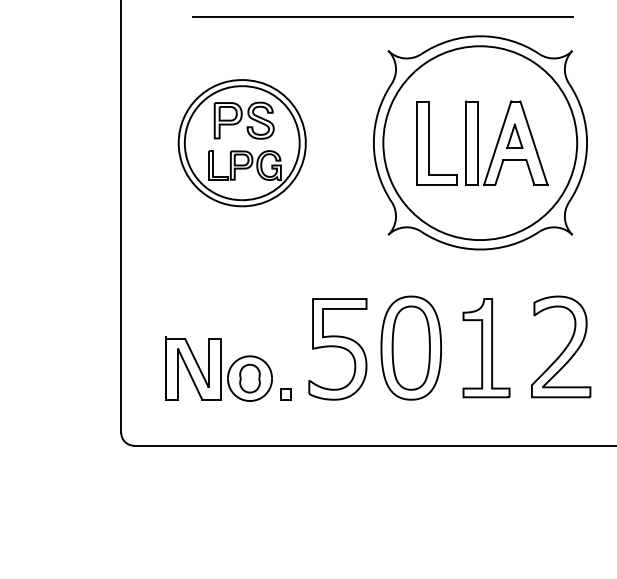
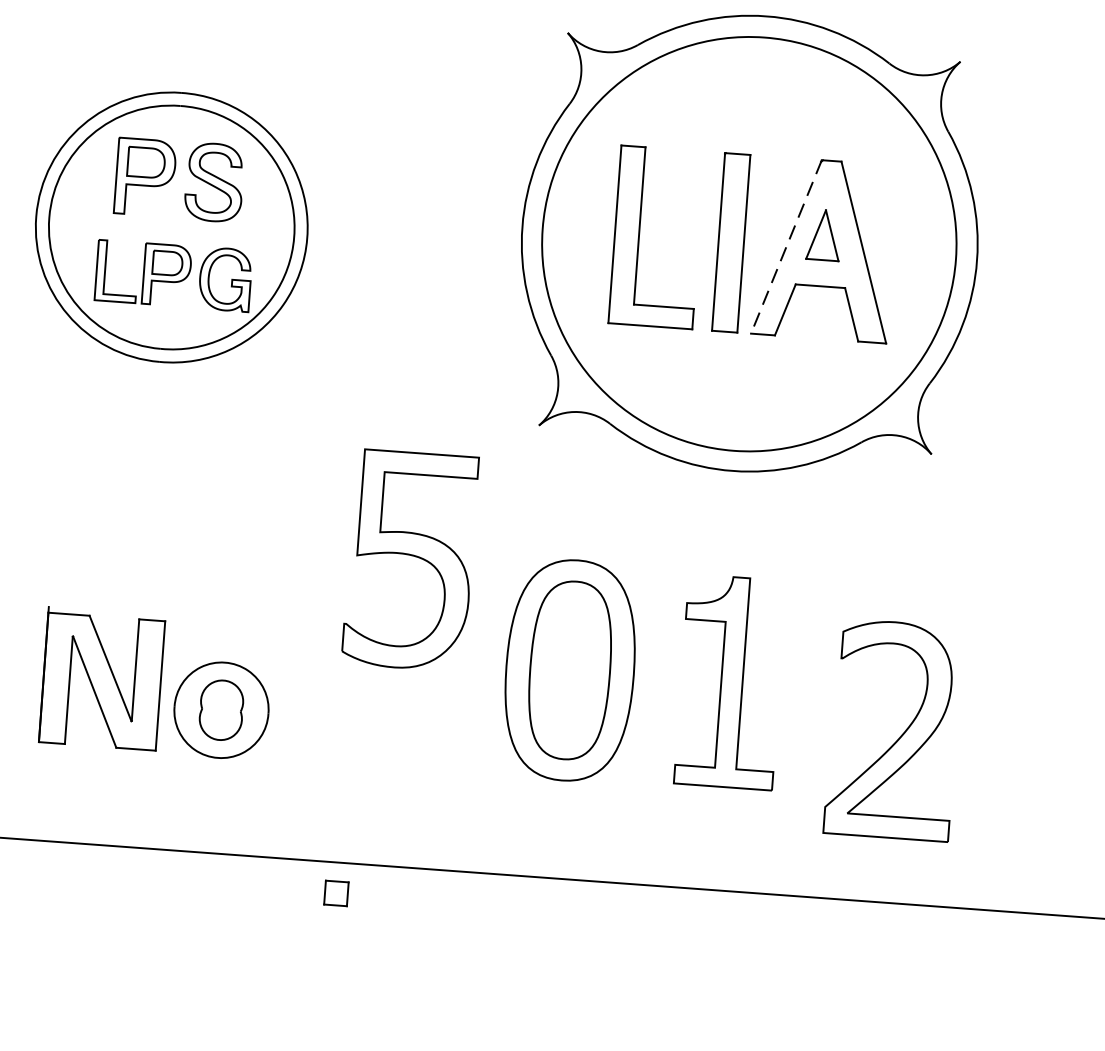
part: (241, 143) -> (170, 228), moved
line: (497, 143) -> (786, 247), solid -> dashed
curve: (337, 347) -> (409, 556), moved
curve: (564, 348) -> (900, 734), moved
part: (285, 394) -> (335, 894), moved

